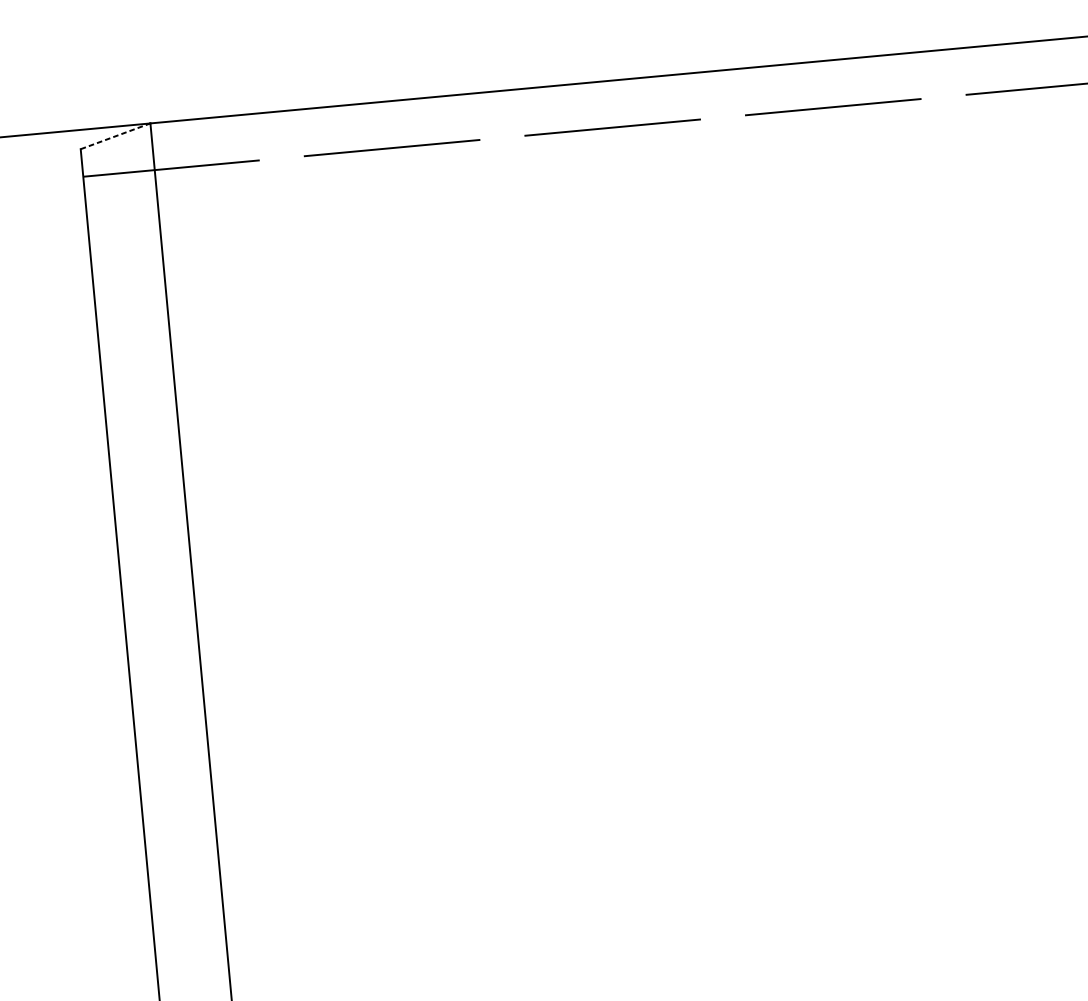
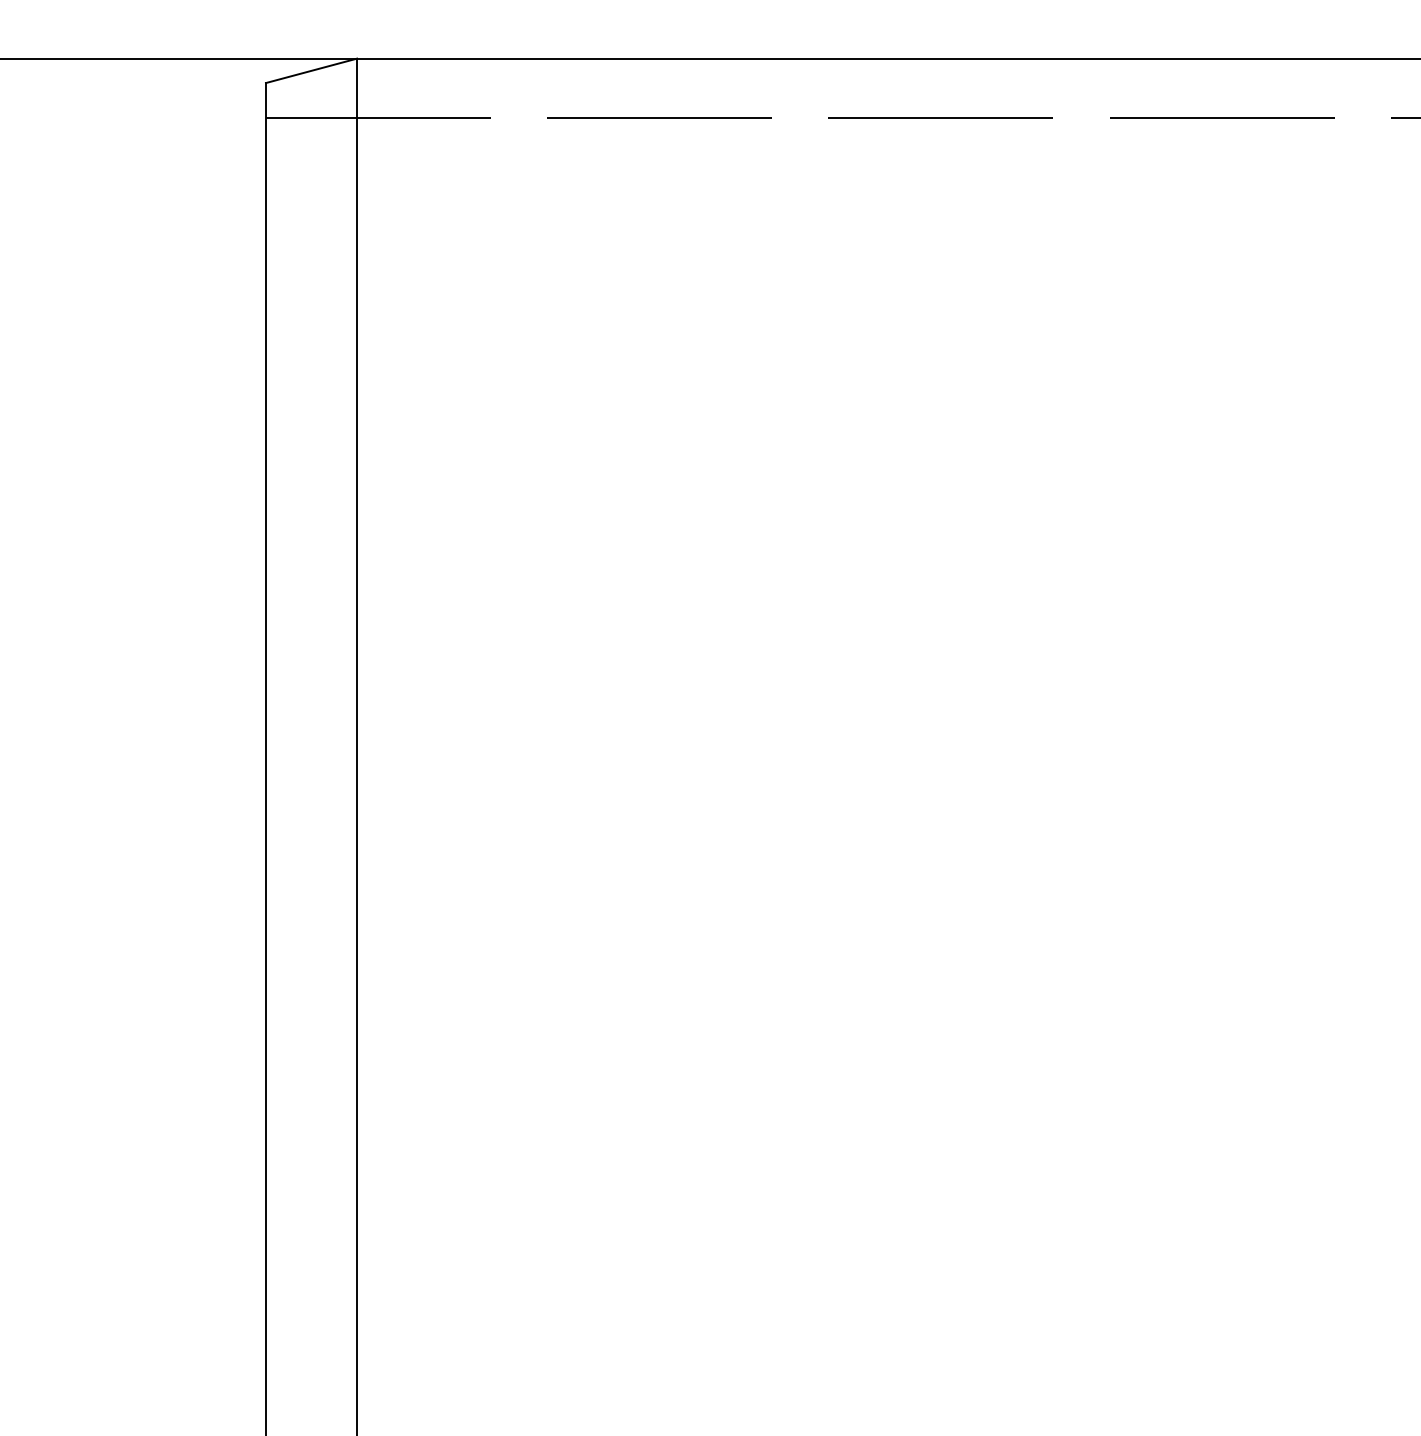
line: (116, 135) -> (312, 70), dashed -> solid

